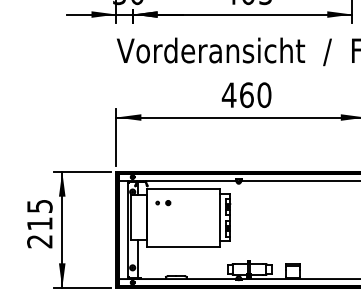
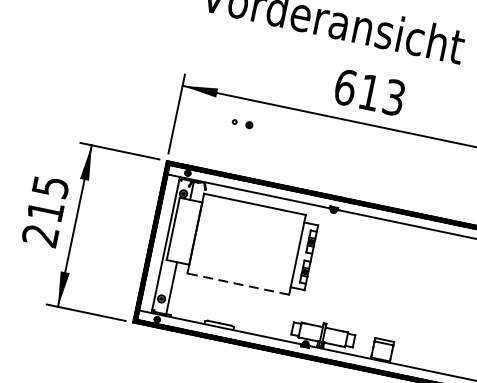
text: (246, 95) -> (369, 92), 460 -> 613
part: (163, 203) -> (242, 124), moved
line: (183, 246) -> (238, 284), solid -> dashed

